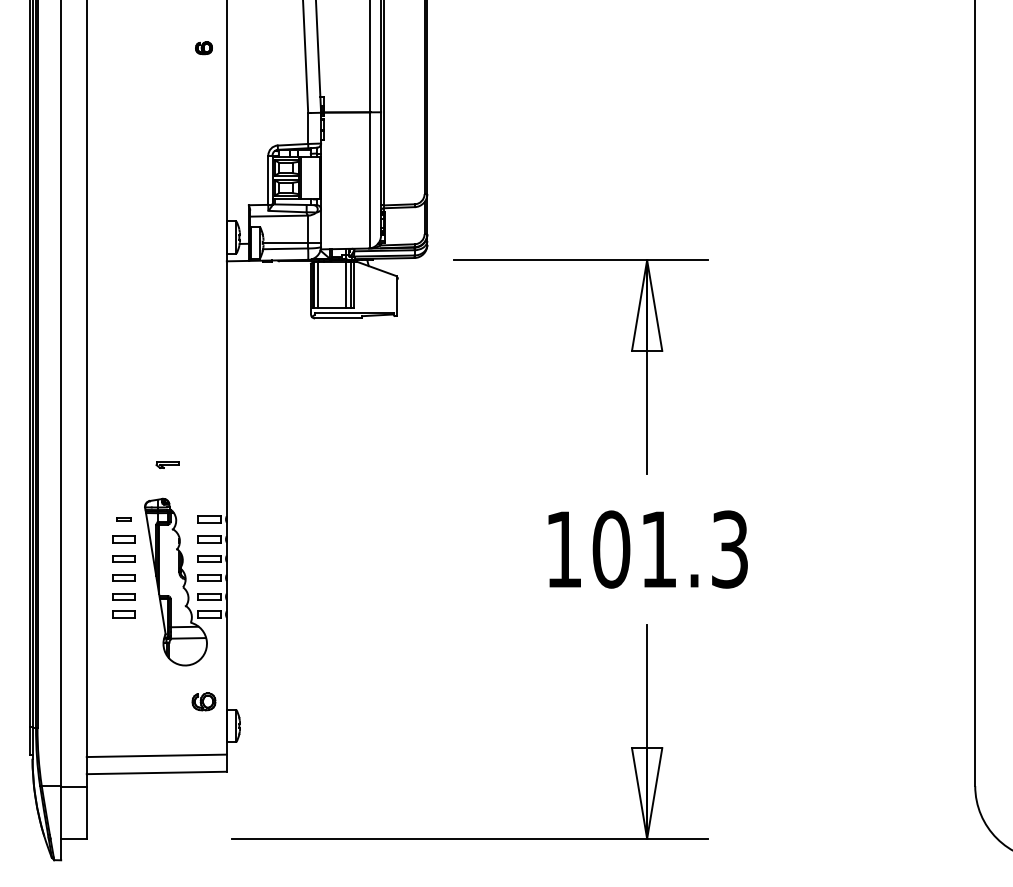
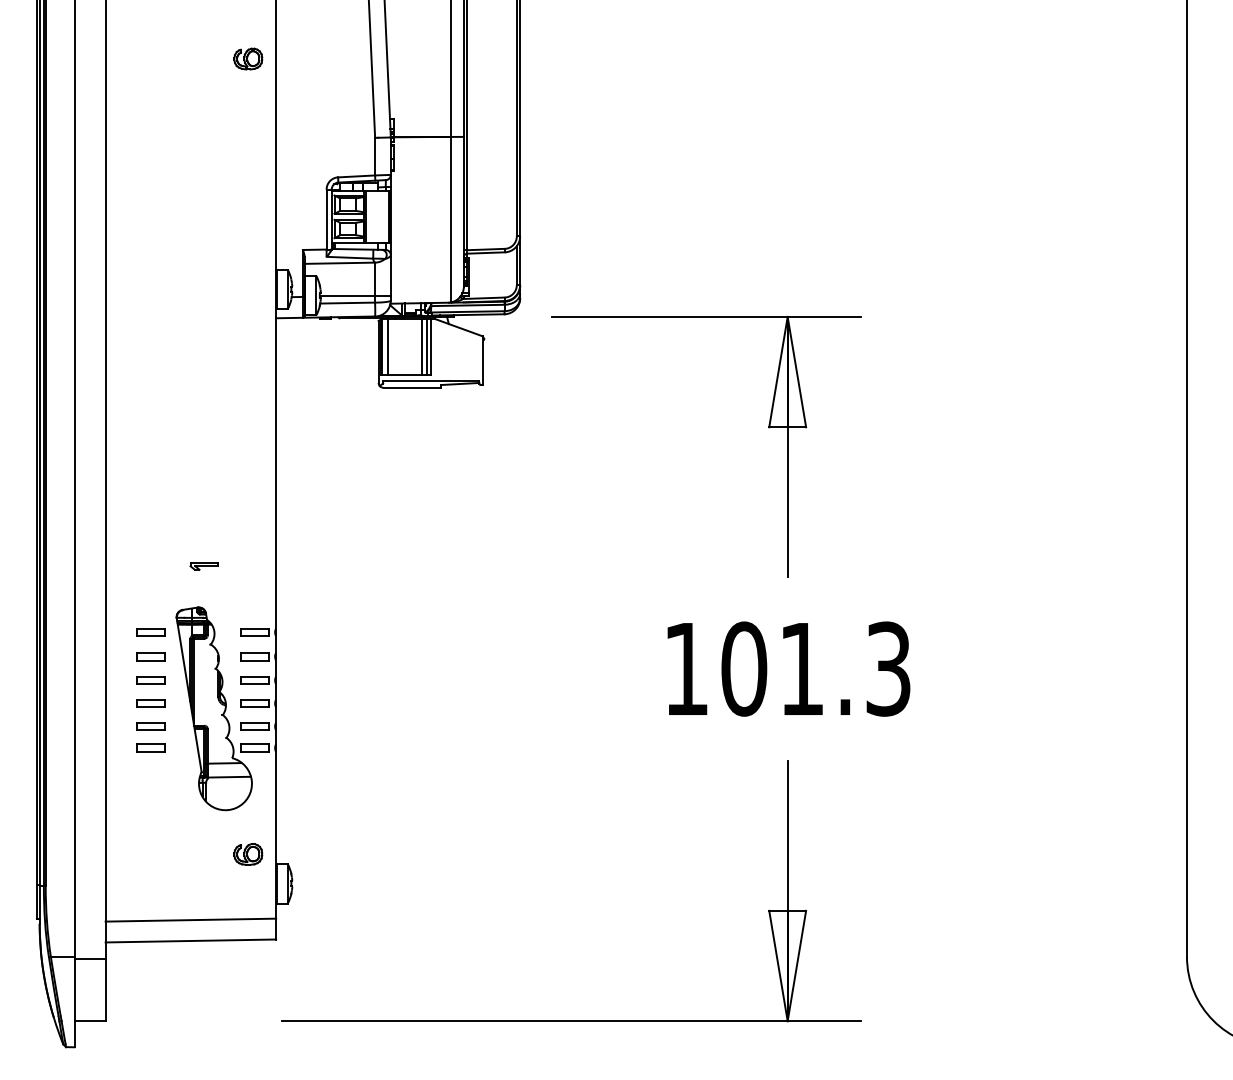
part: (203, 47) -> (247, 58), size x1.43
part: (123, 519) -> (150, 632), size x1.67

